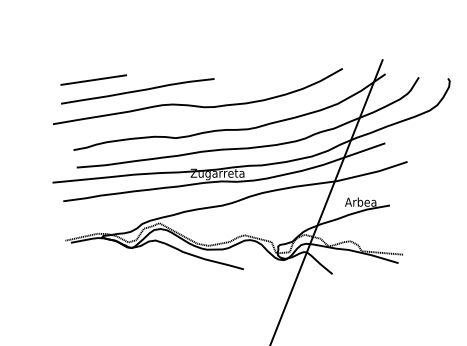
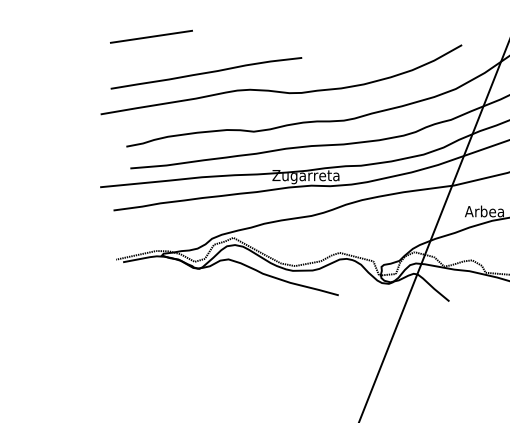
line: (93, 79) -> (151, 36), moved

